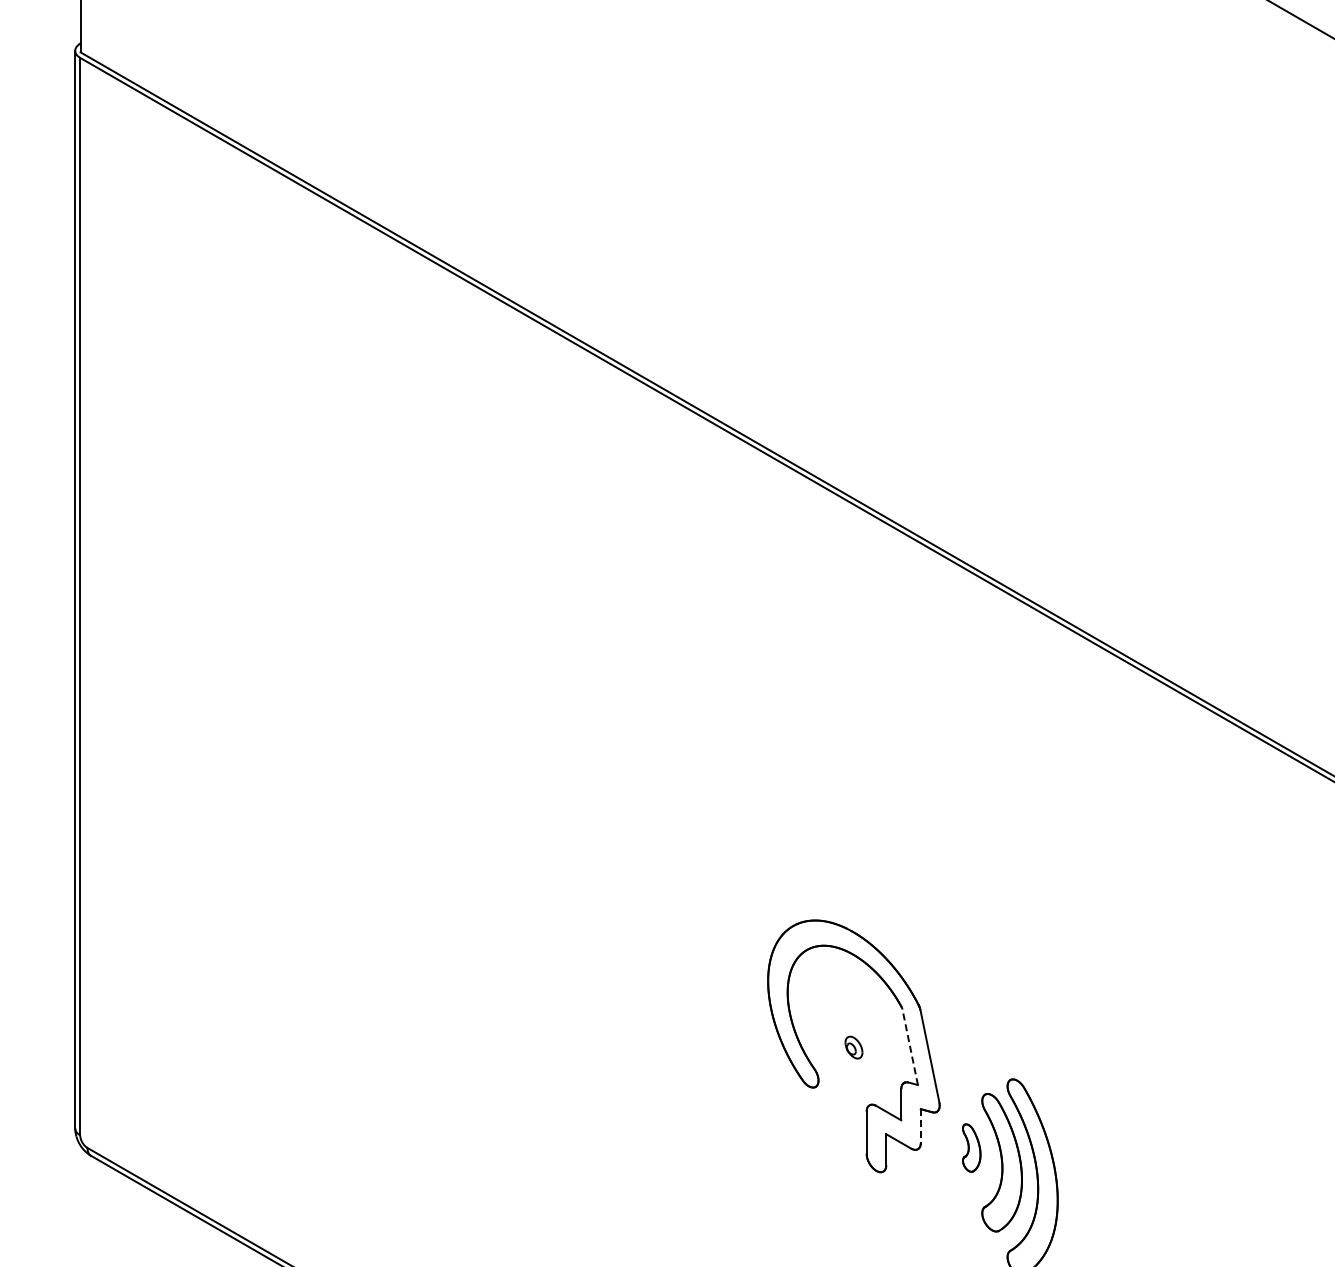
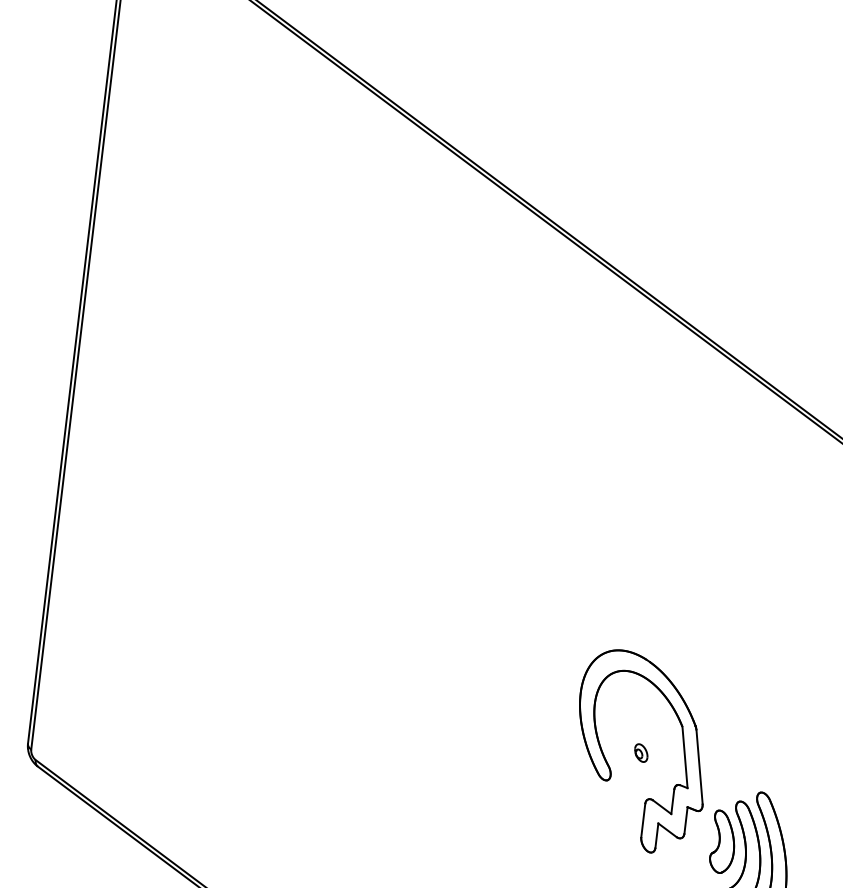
line: (909, 1046) -> (684, 757), dashed -> solid
line: (920, 1126) -> (685, 820), dashed -> solid
part: (971, 1147) -> (723, 841), size x1.67

